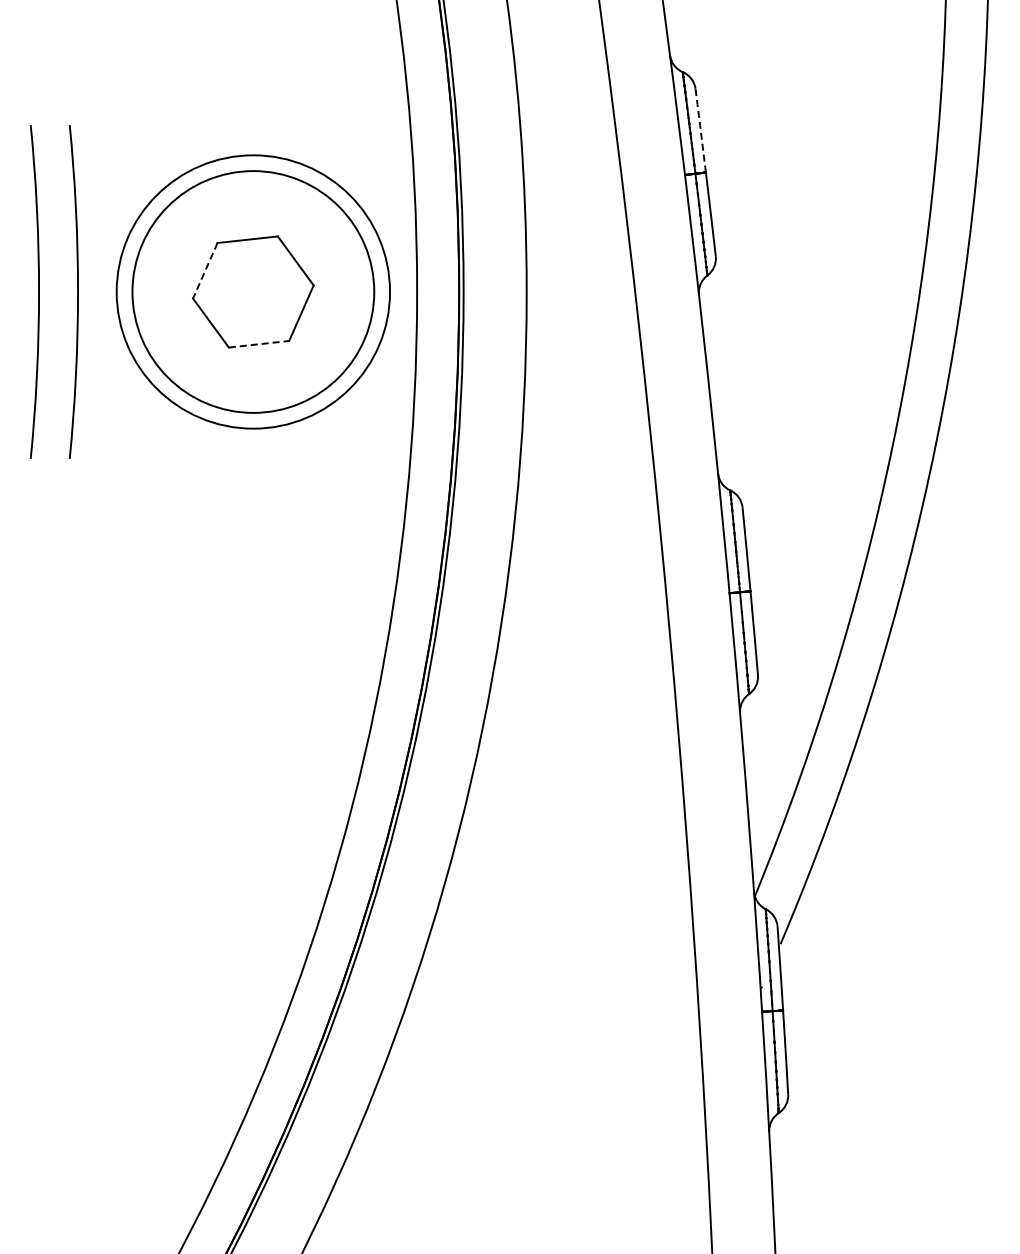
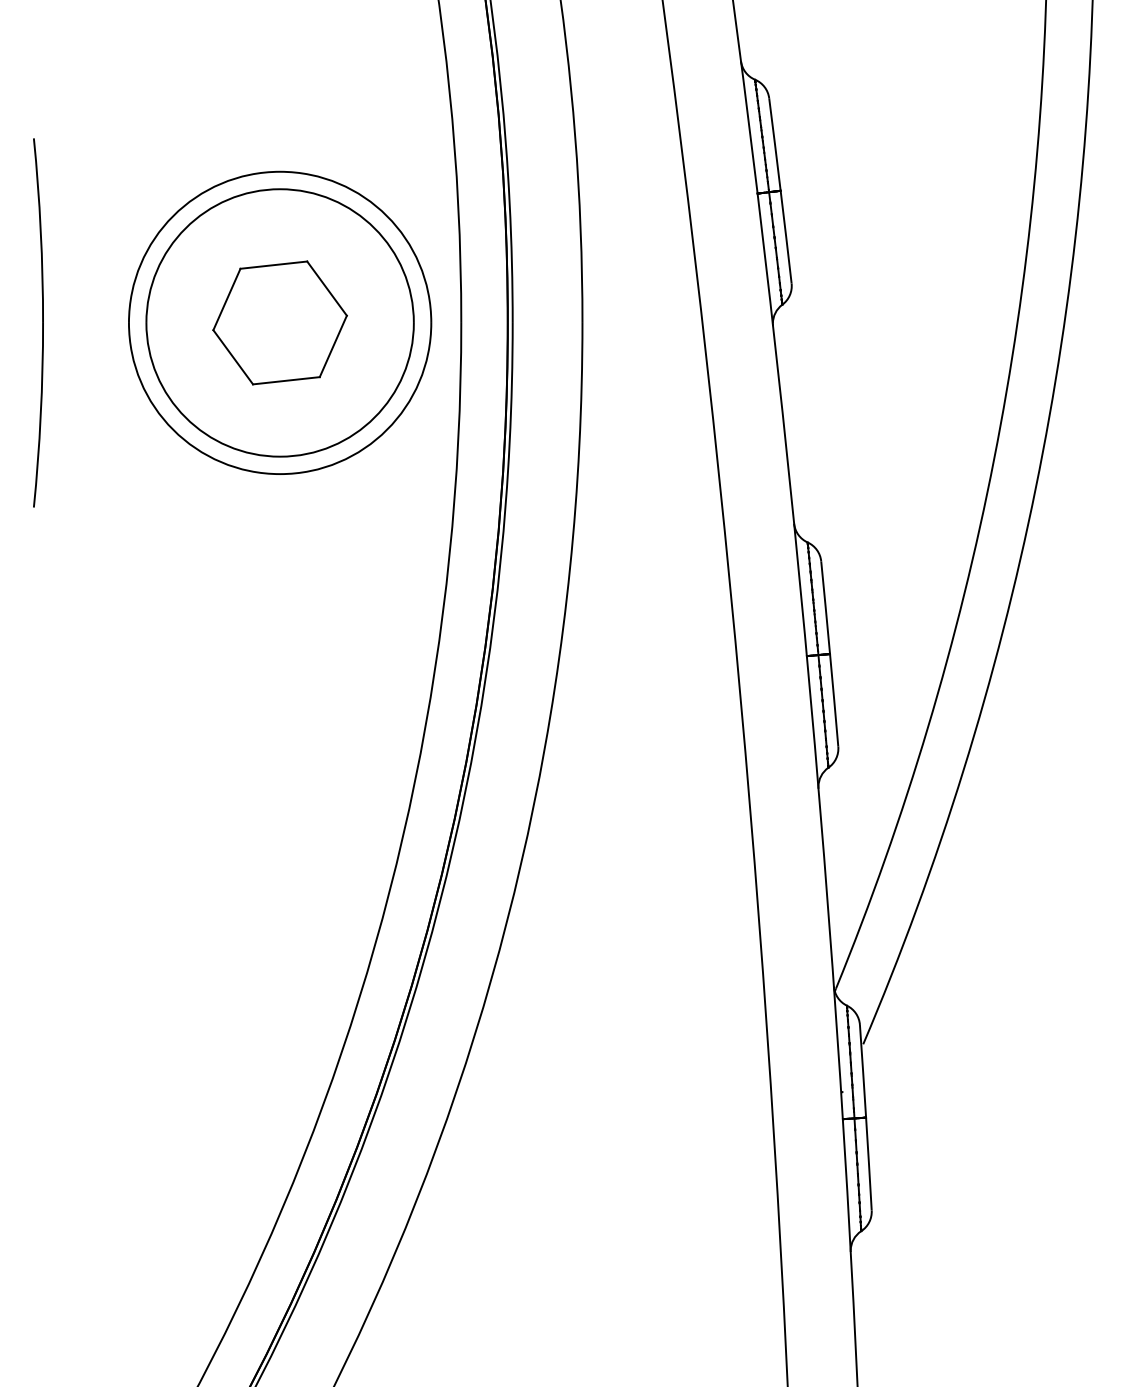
arc: (700, 130) -> (774, 144), dashed -> solid
line: (205, 271) -> (227, 300), dashed -> solid
part: (73, 291) -> (81, 322), removed
line: (259, 344) -> (286, 381), dashed -> solid

